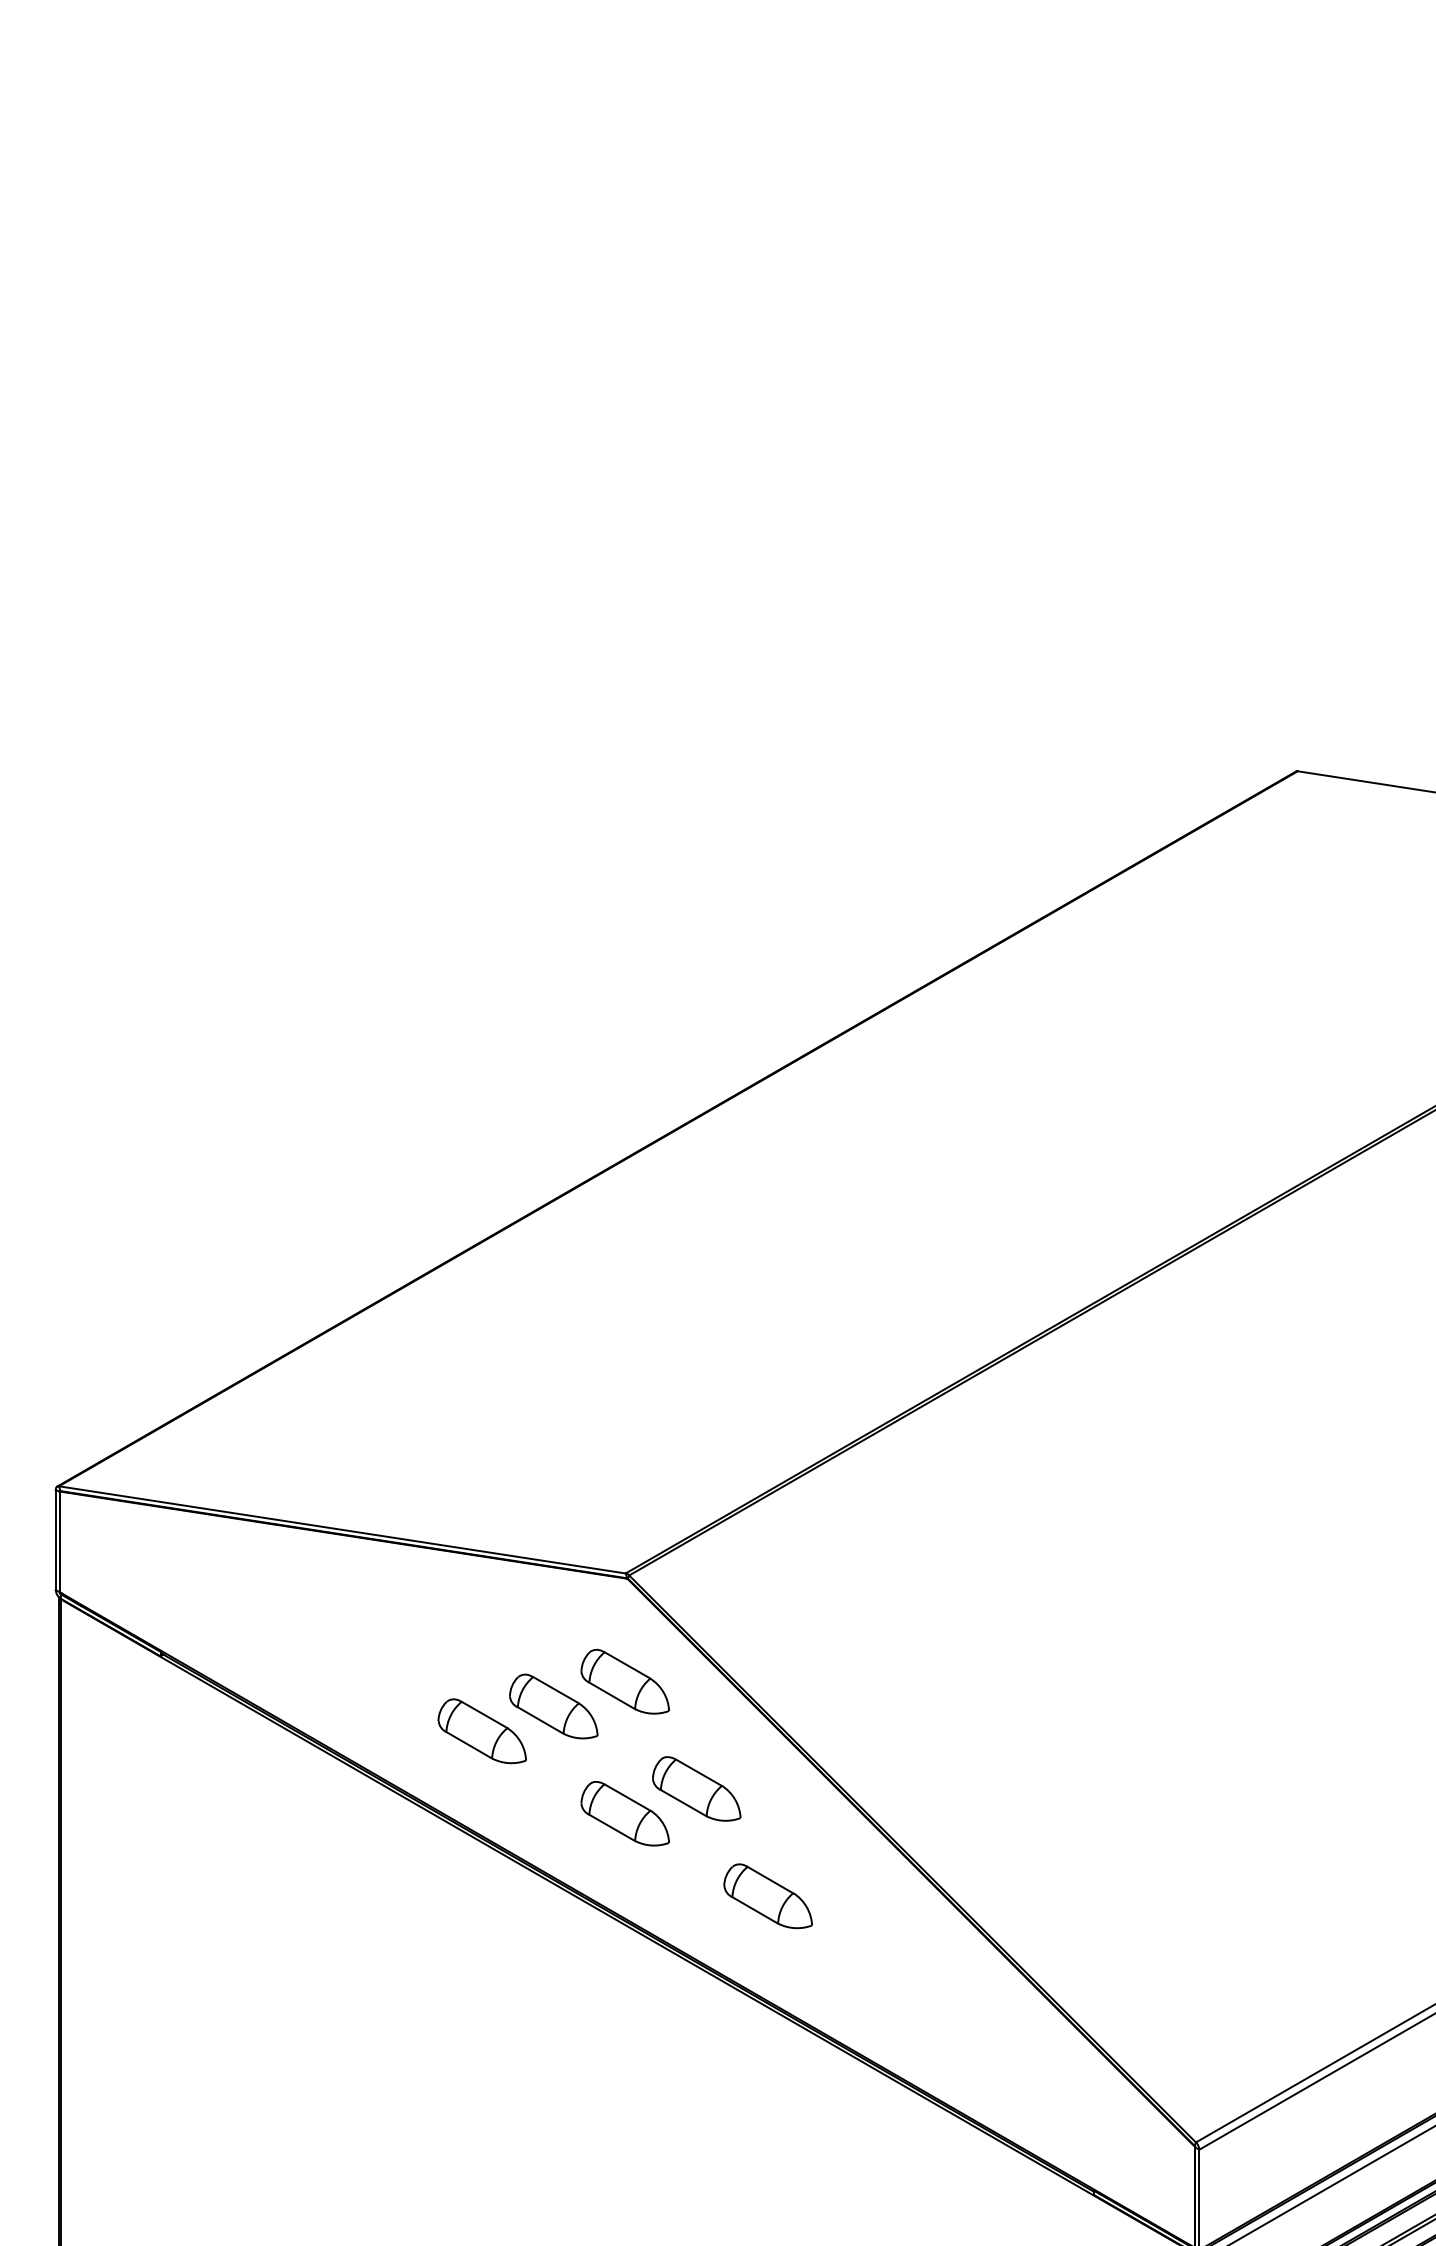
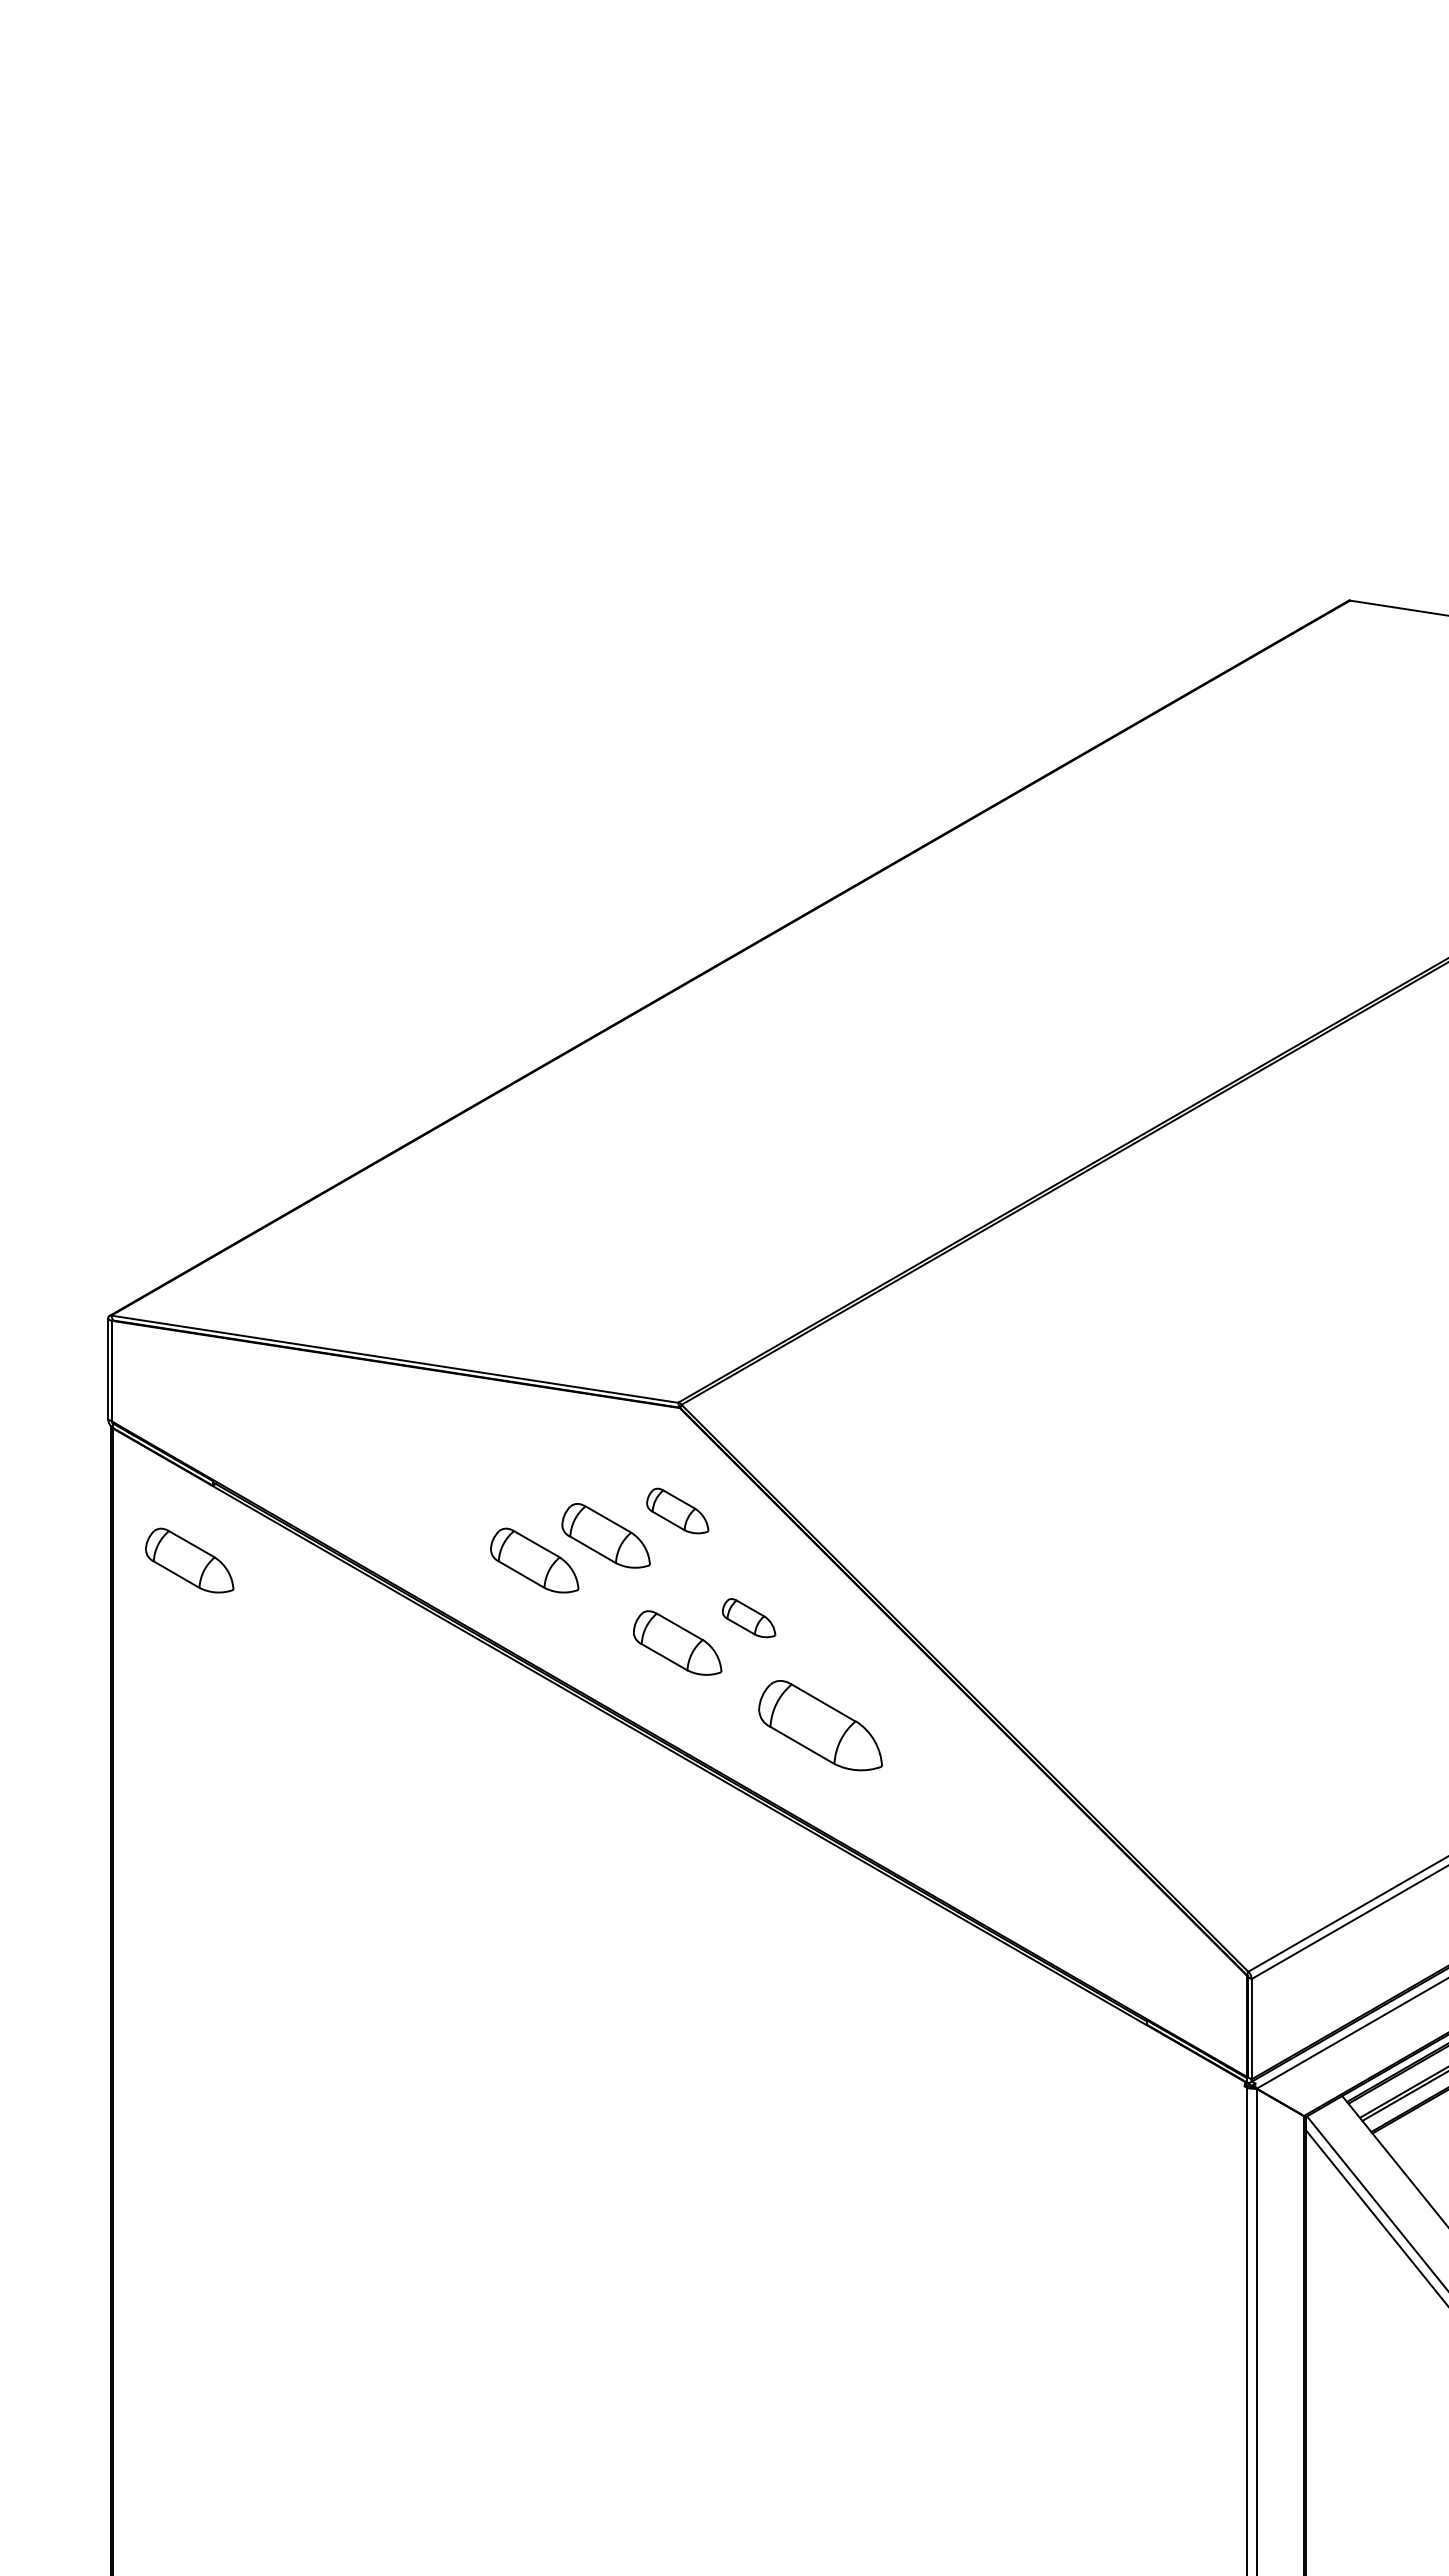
part: (625, 1681) -> (677, 1510), size x0.7
part: (137, 1731) -> (189, 1560), added
part: (696, 1788) -> (748, 1617), size x0.6
part: (768, 1896) -> (820, 1725), size x1.4

